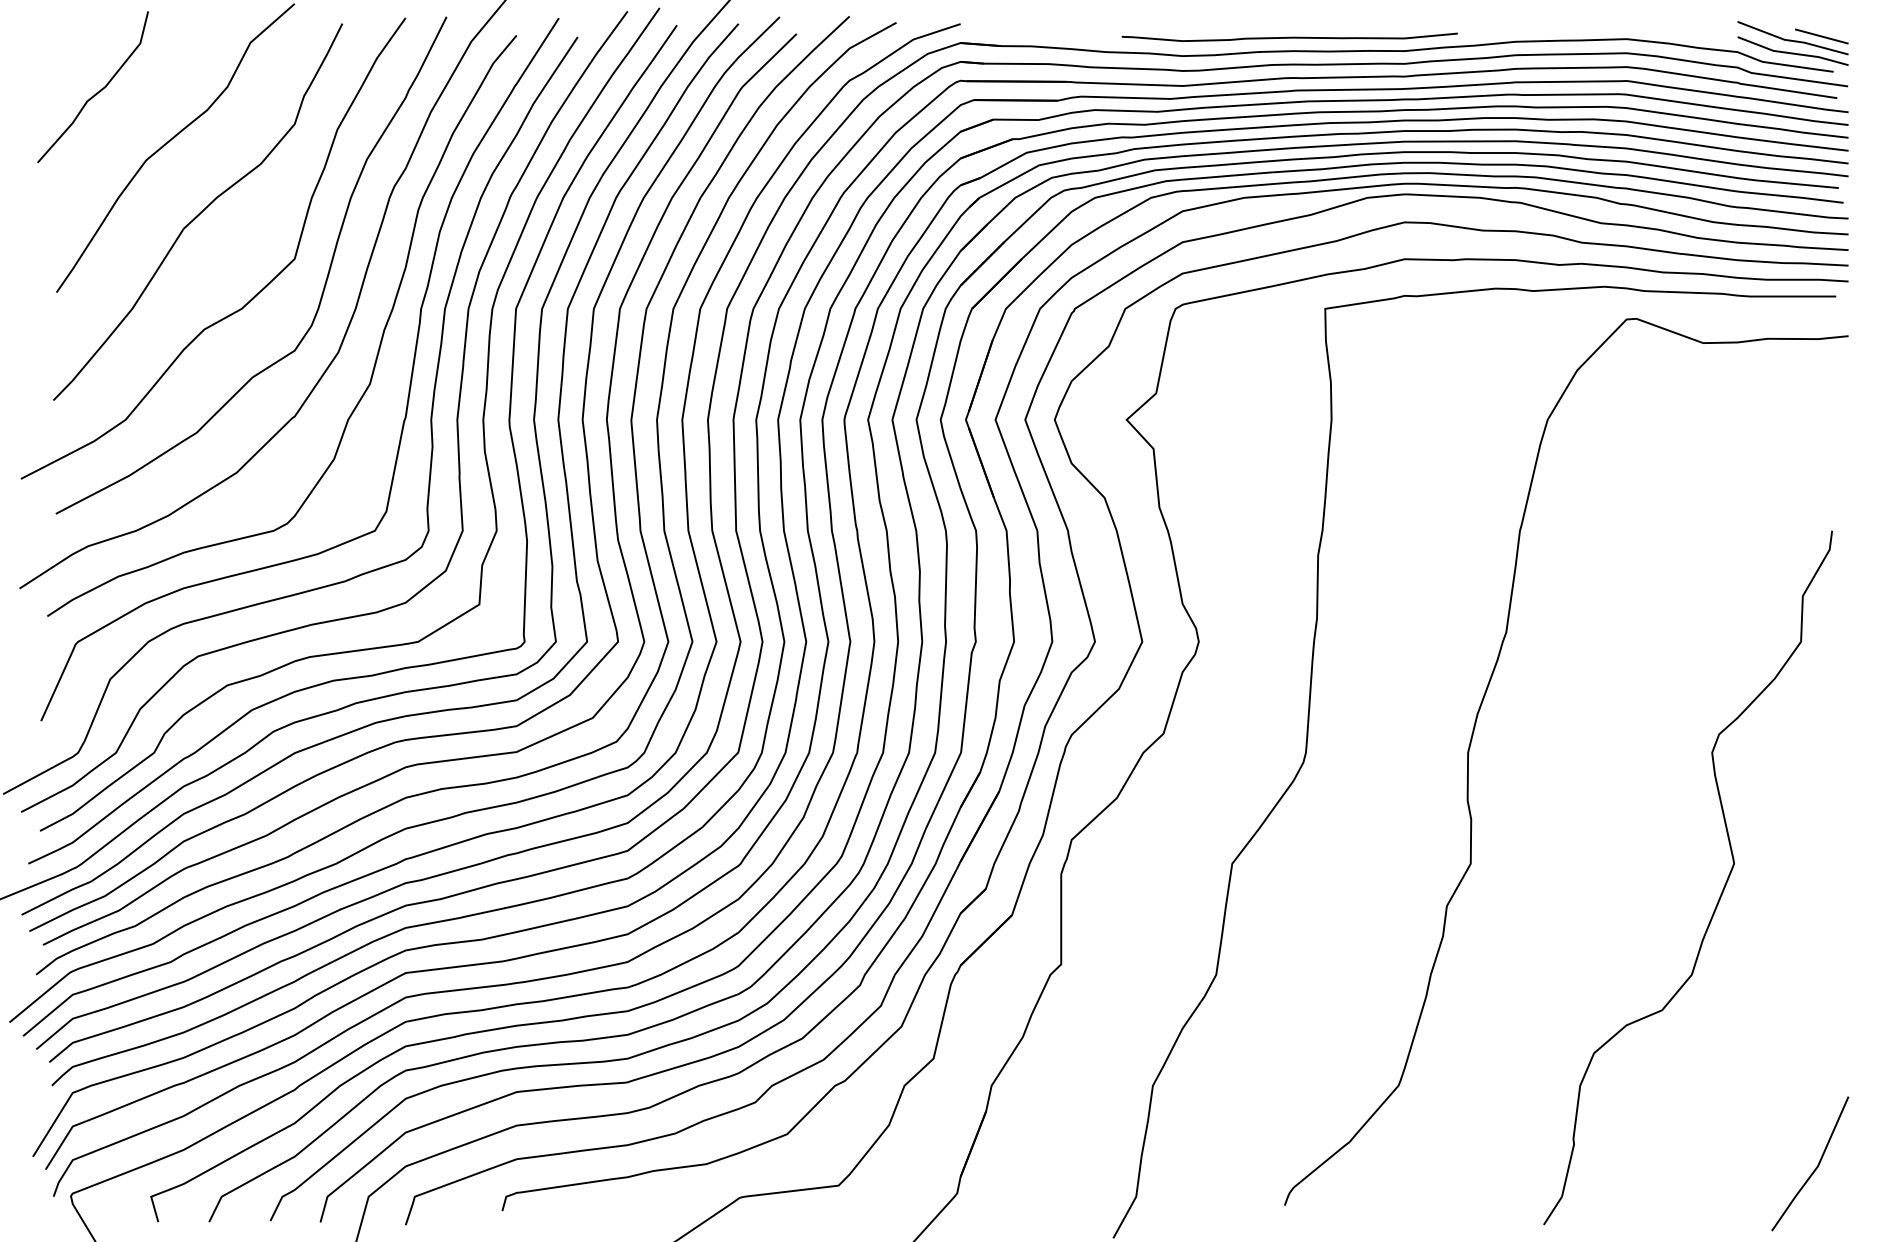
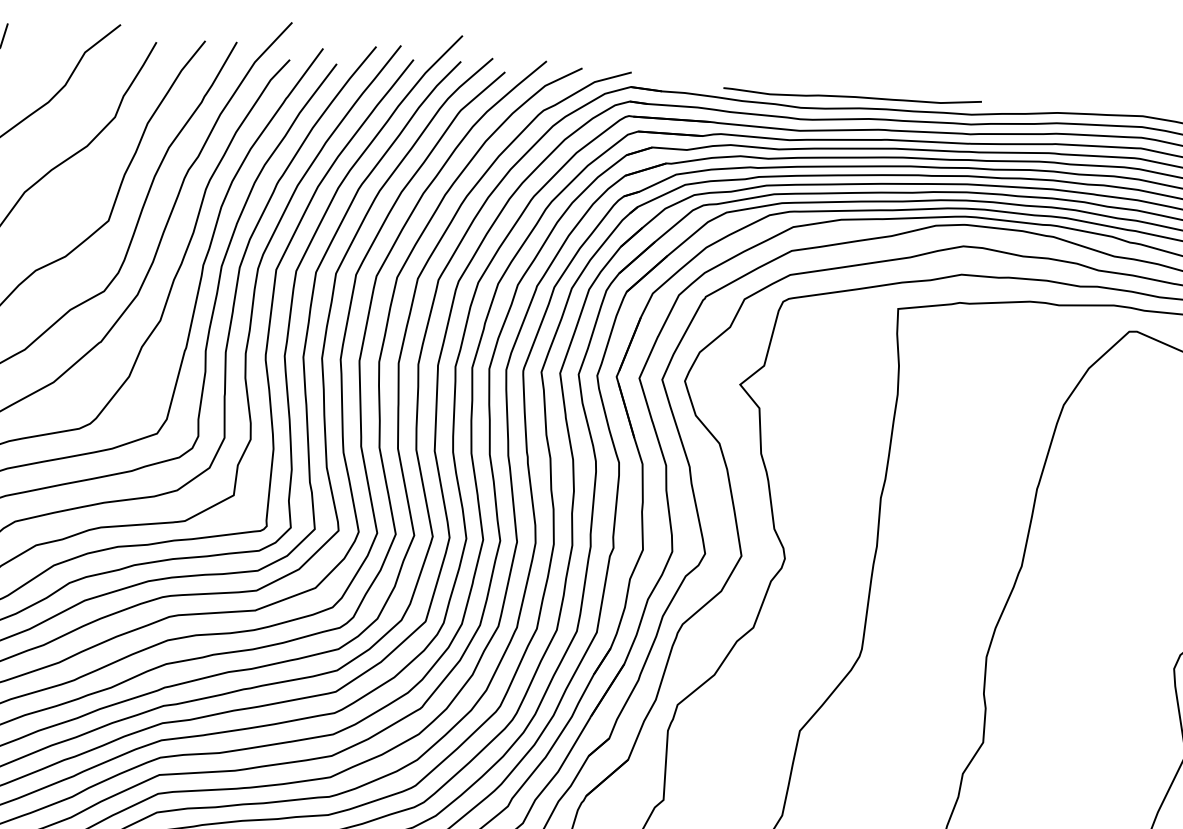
curve: (1289, 36) -> (852, 95), moved

